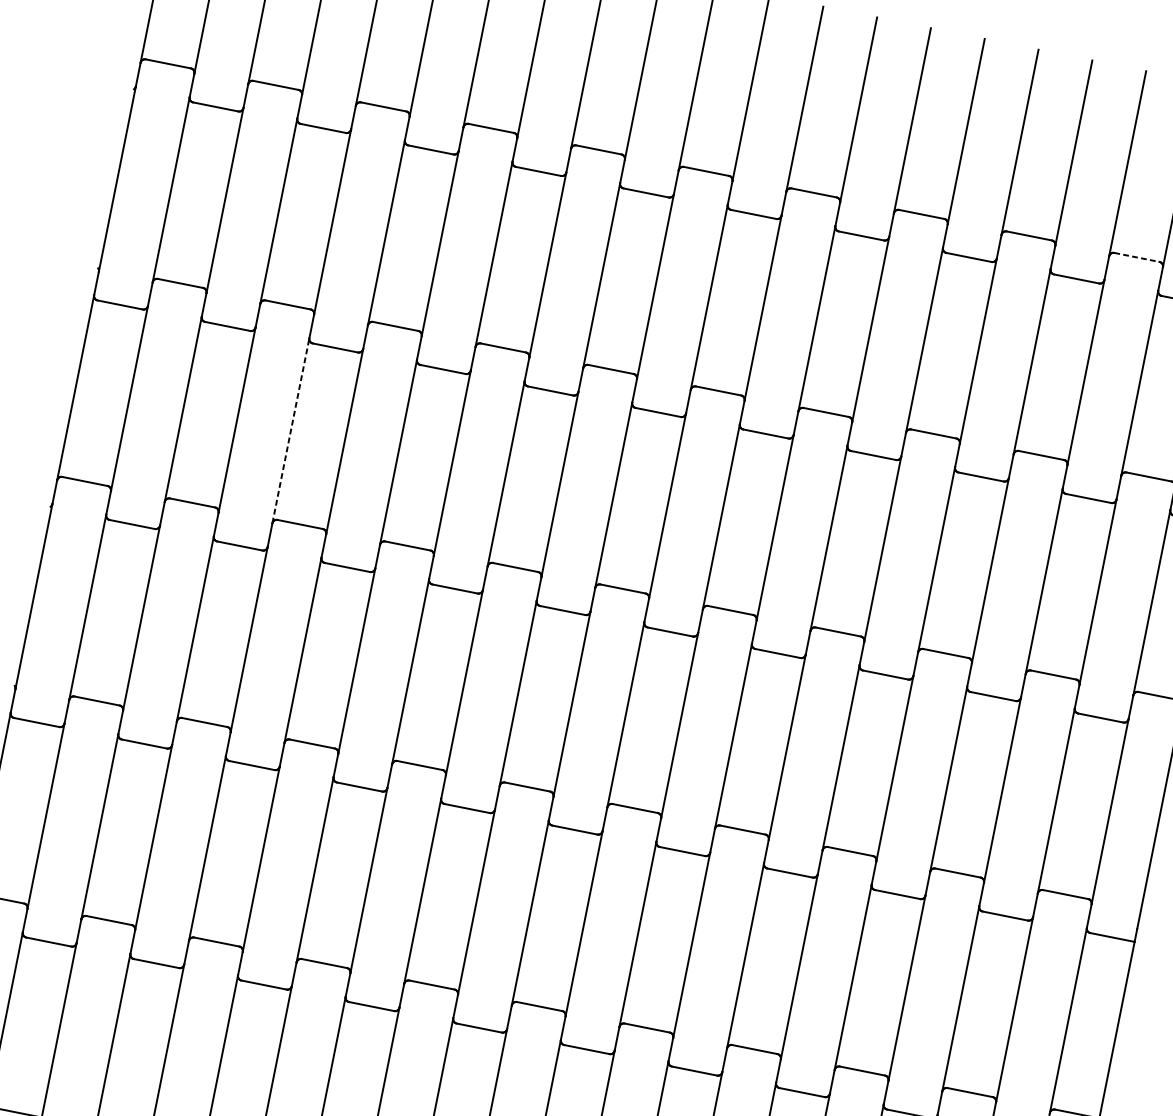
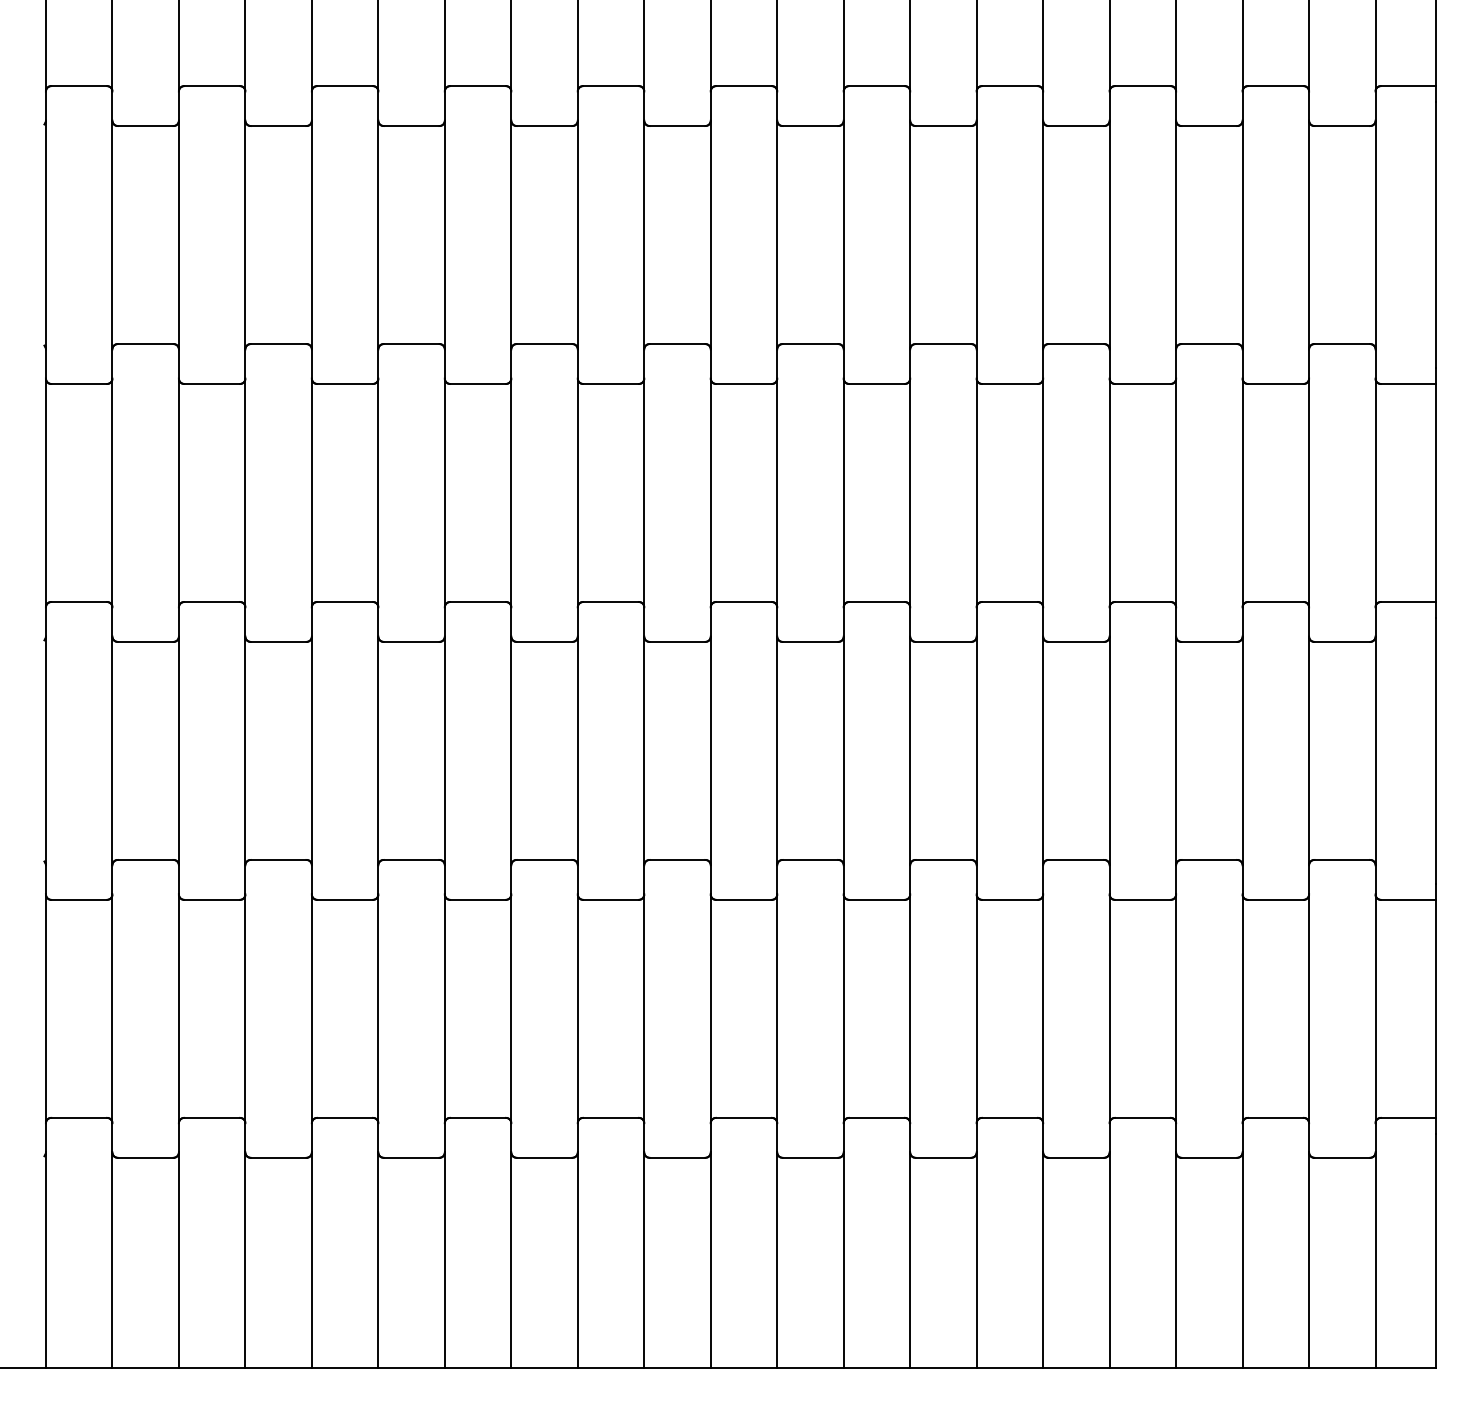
line: (1136, 257) -> (1275, 86), dashed -> solid
line: (290, 430) -> (311, 492), dashed -> solid

